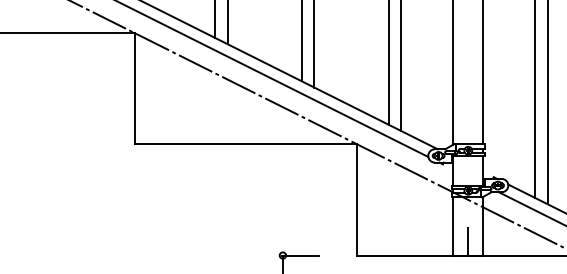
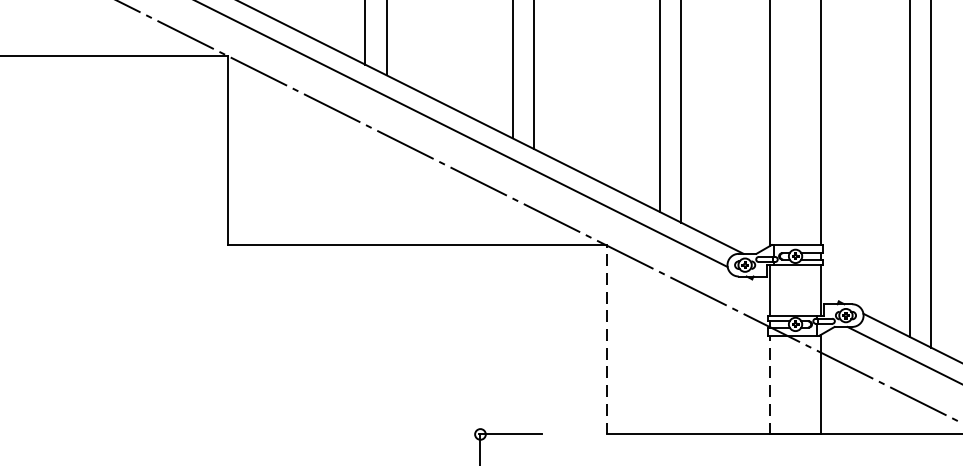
line: (357, 199) -> (607, 339), solid -> dashed
line: (453, 226) -> (770, 385), solid -> dashed
line: (468, 241) -> (795, 410), removed

